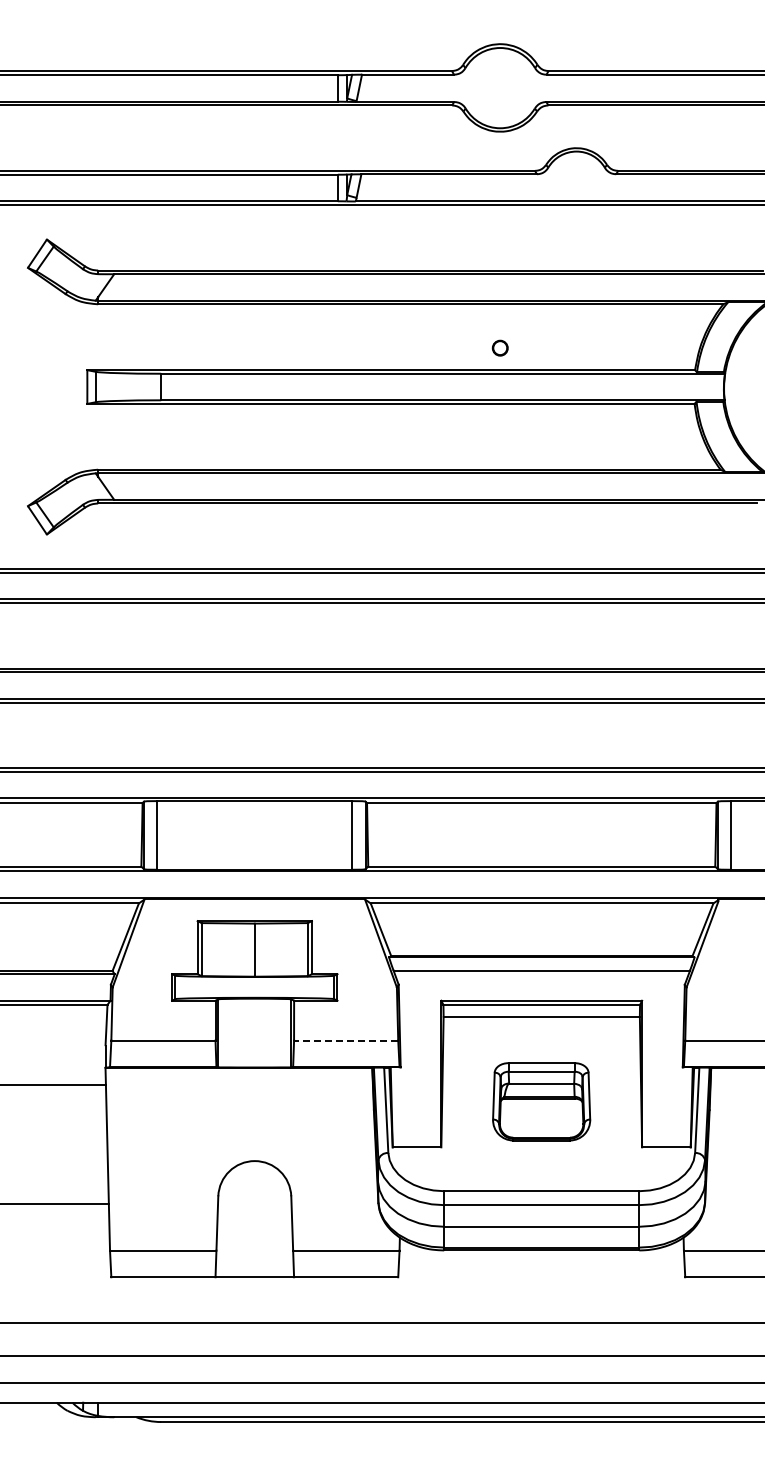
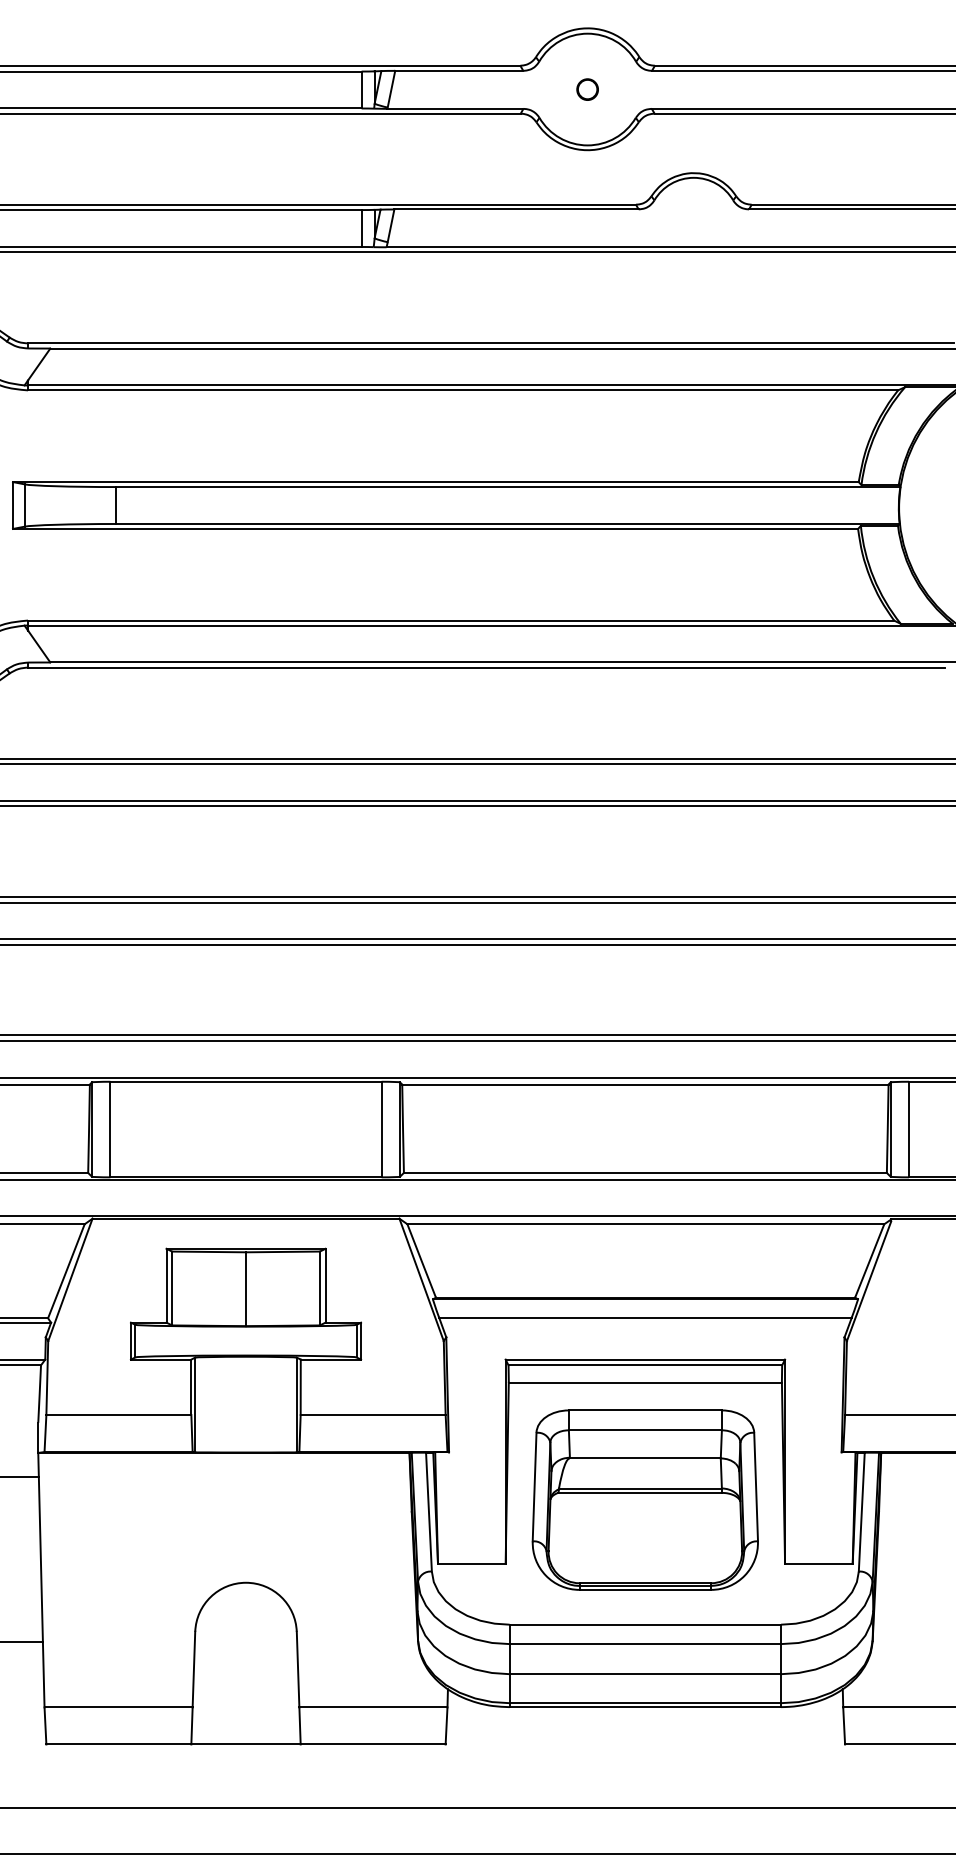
part: (499, 347) -> (586, 88), moved
line: (345, 1040) -> (372, 1414), dashed -> solid
part: (541, 1101) -> (645, 1499), size x1.67

